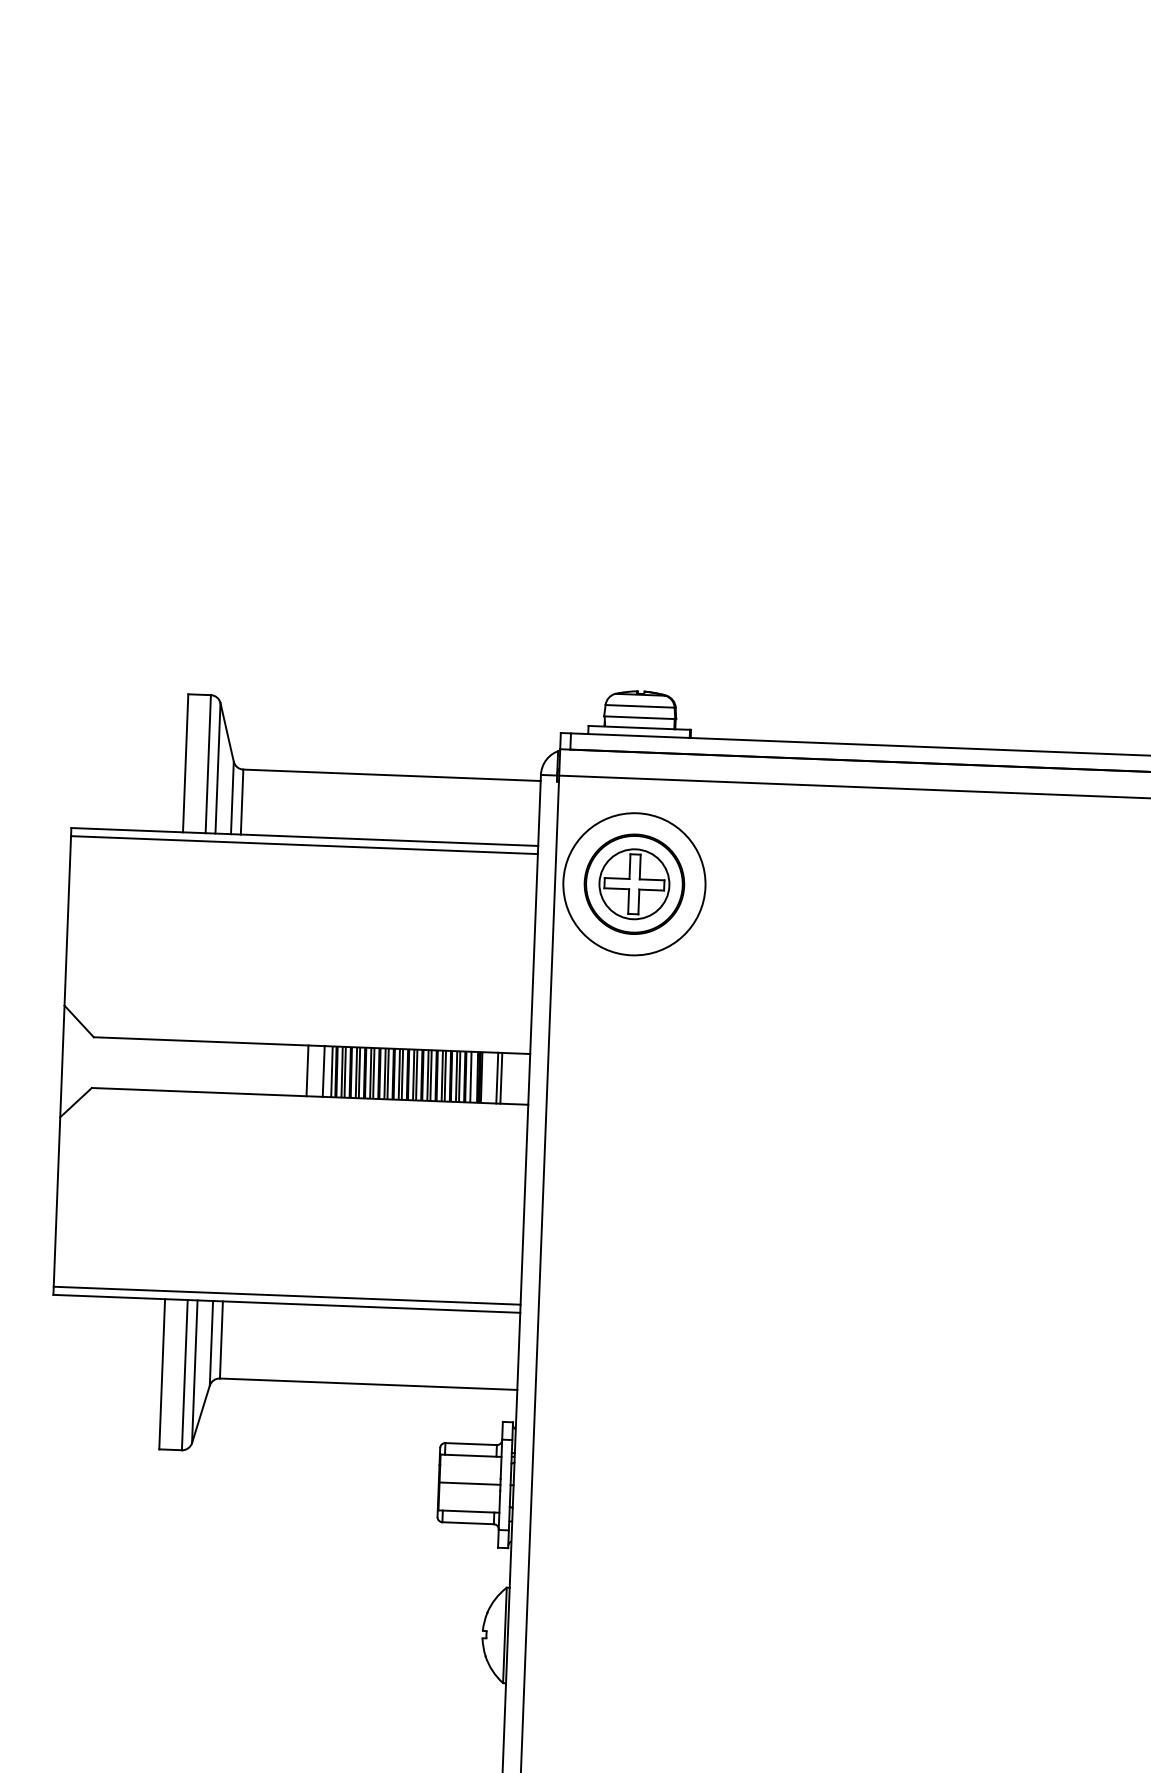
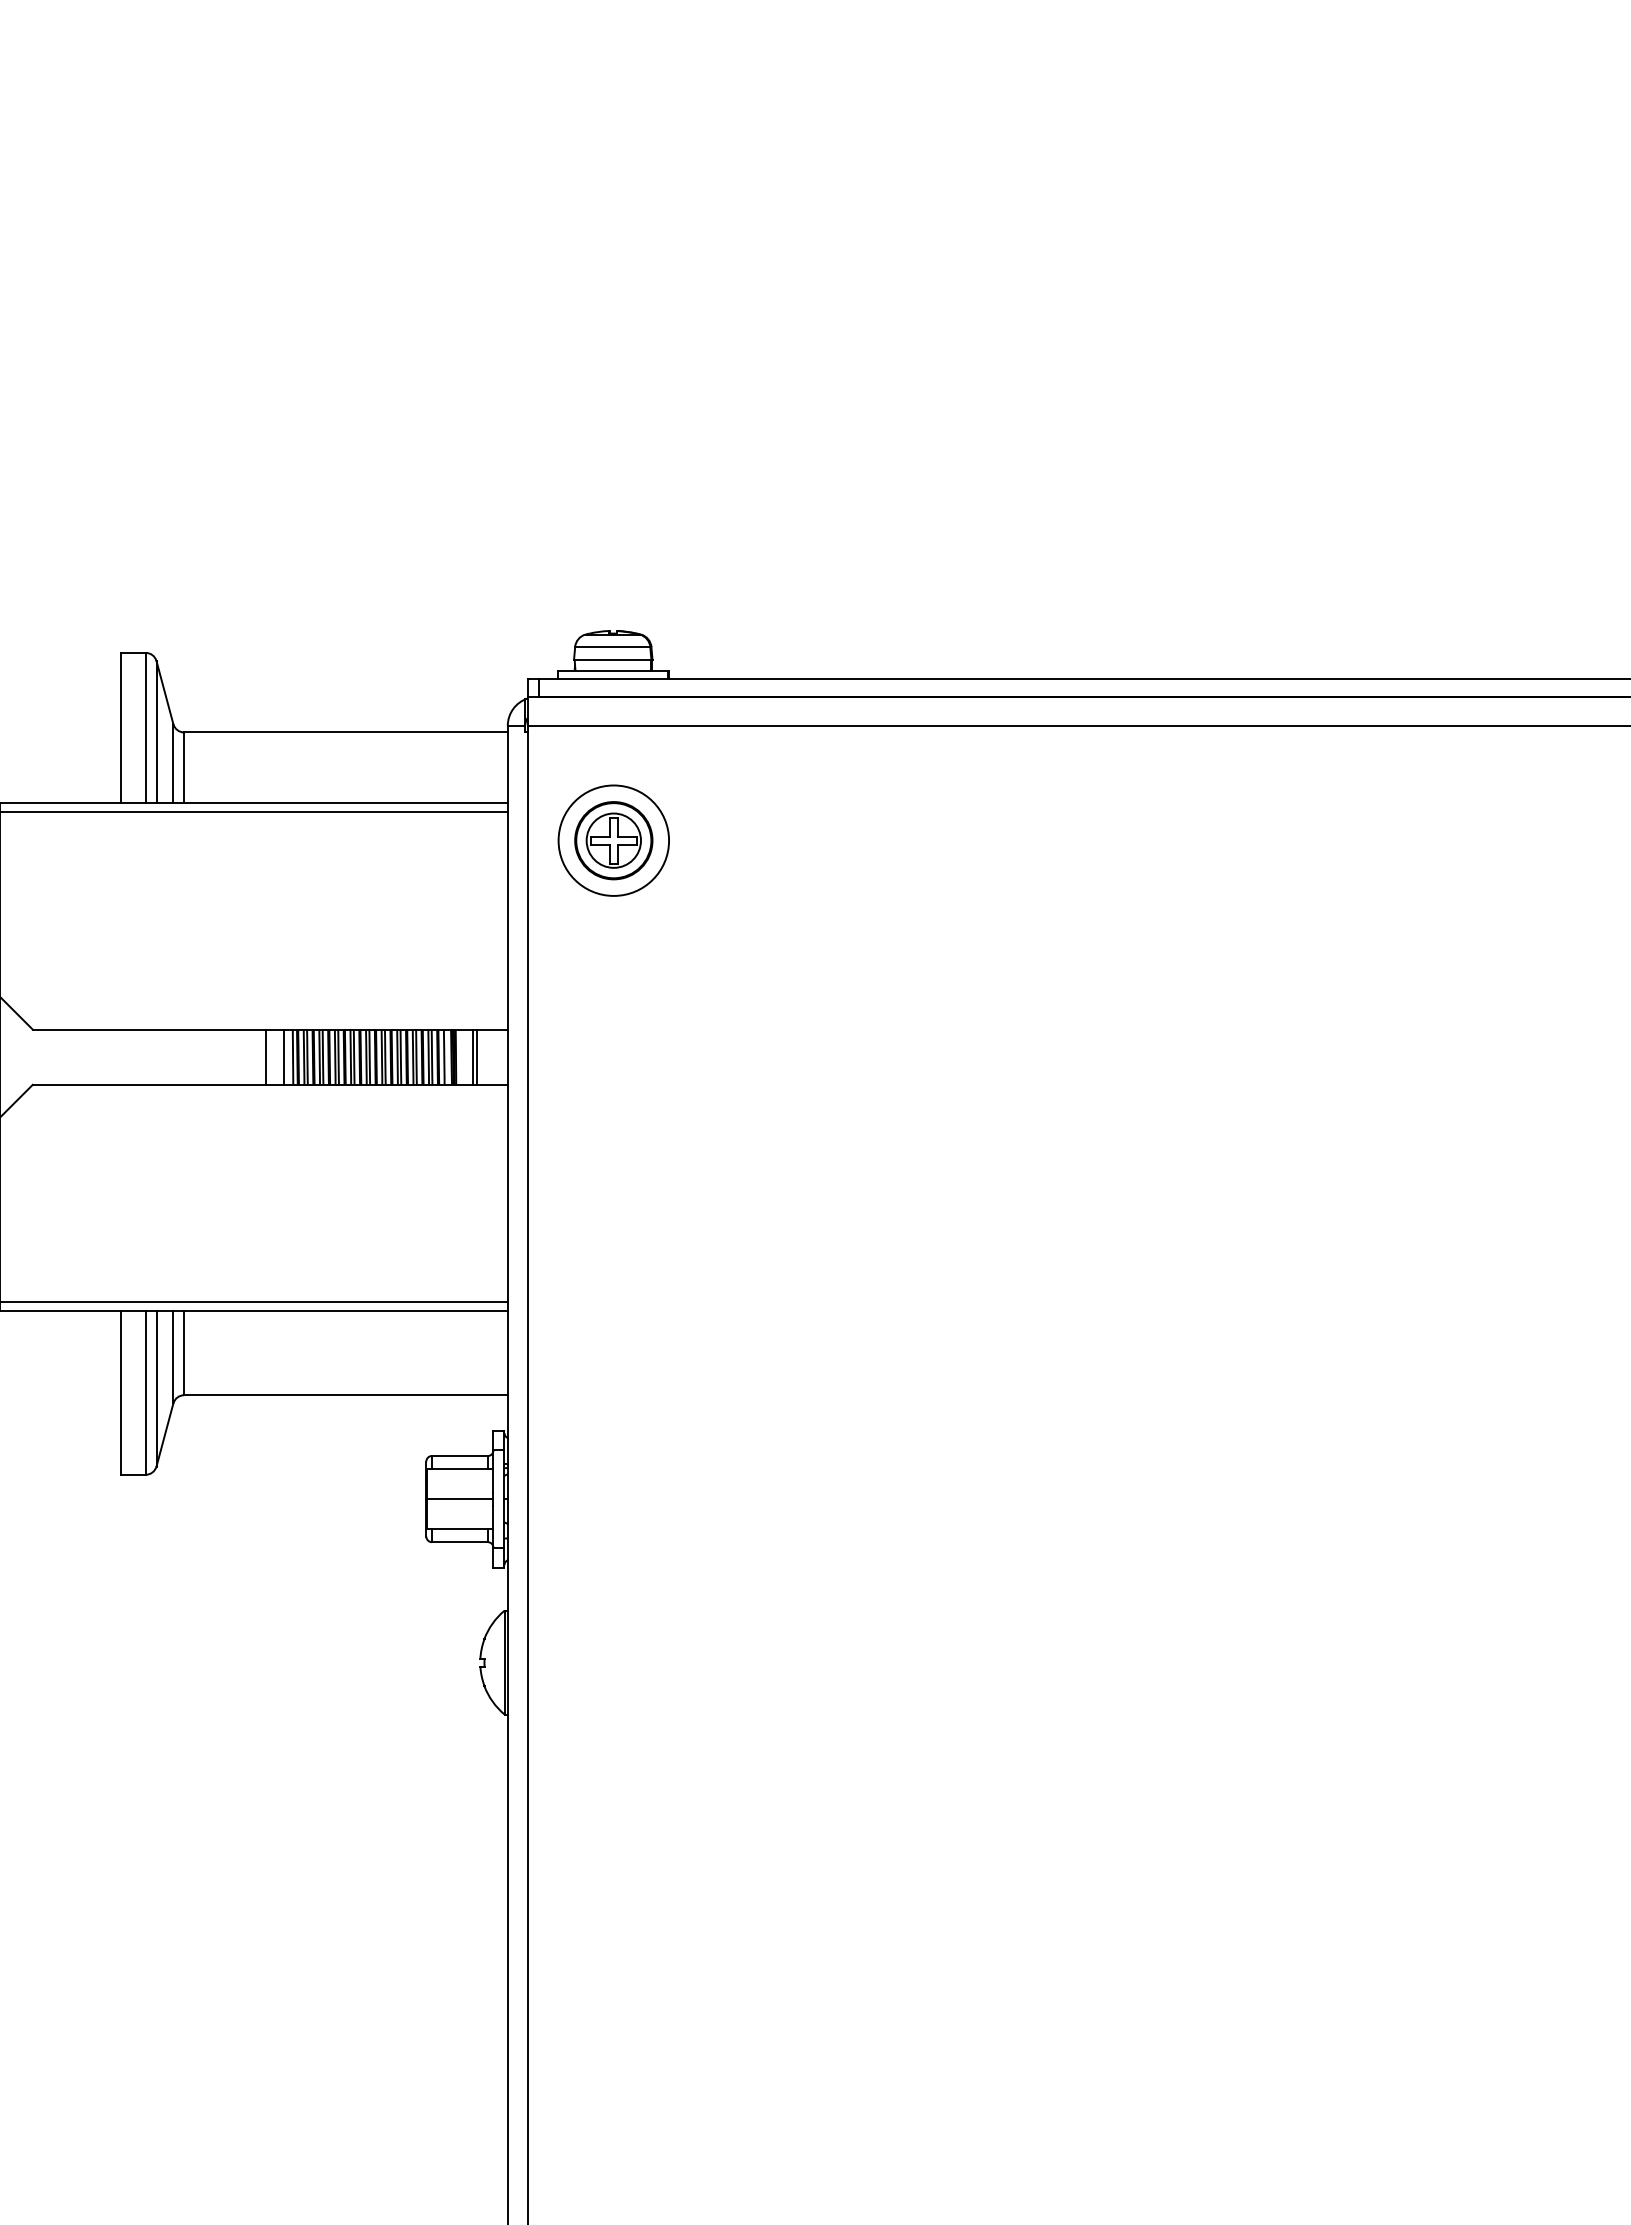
part: (634, 884) -> (613, 840), size x0.71

